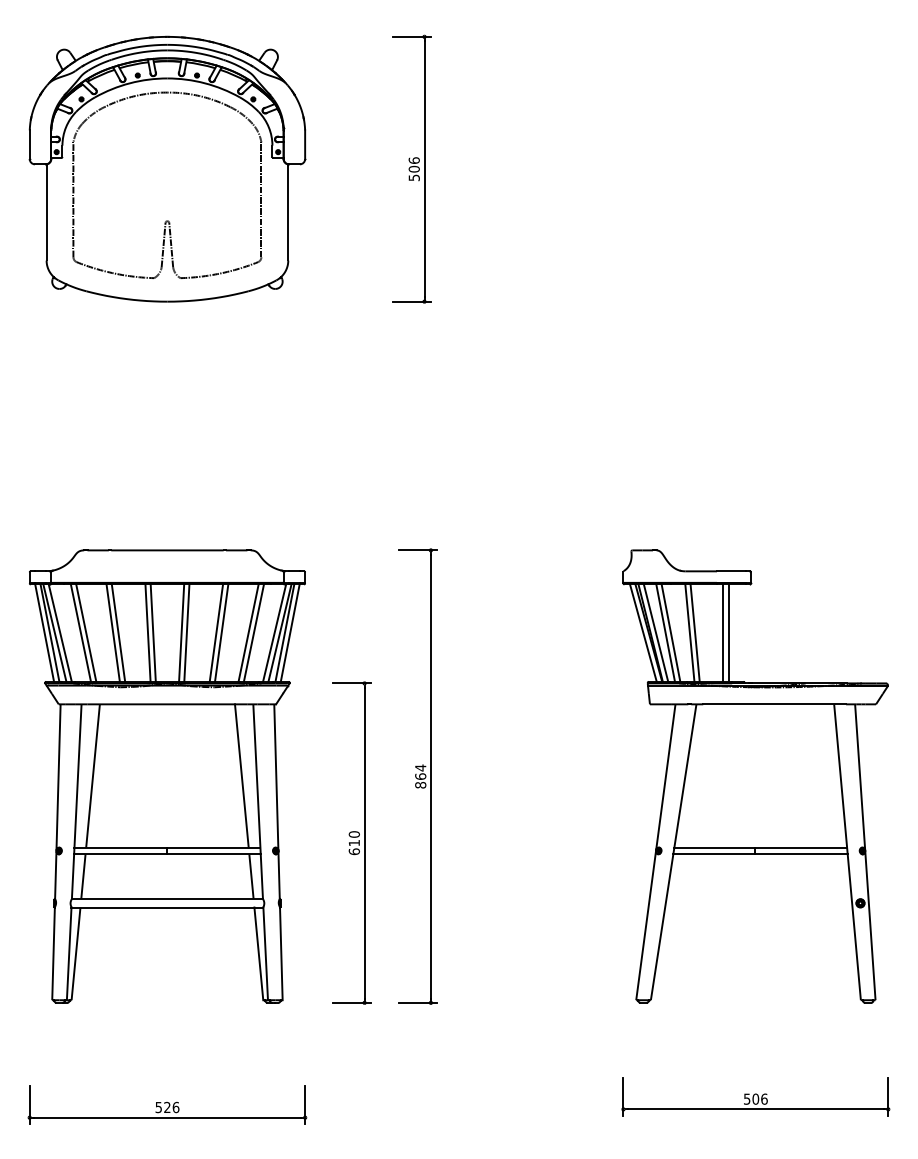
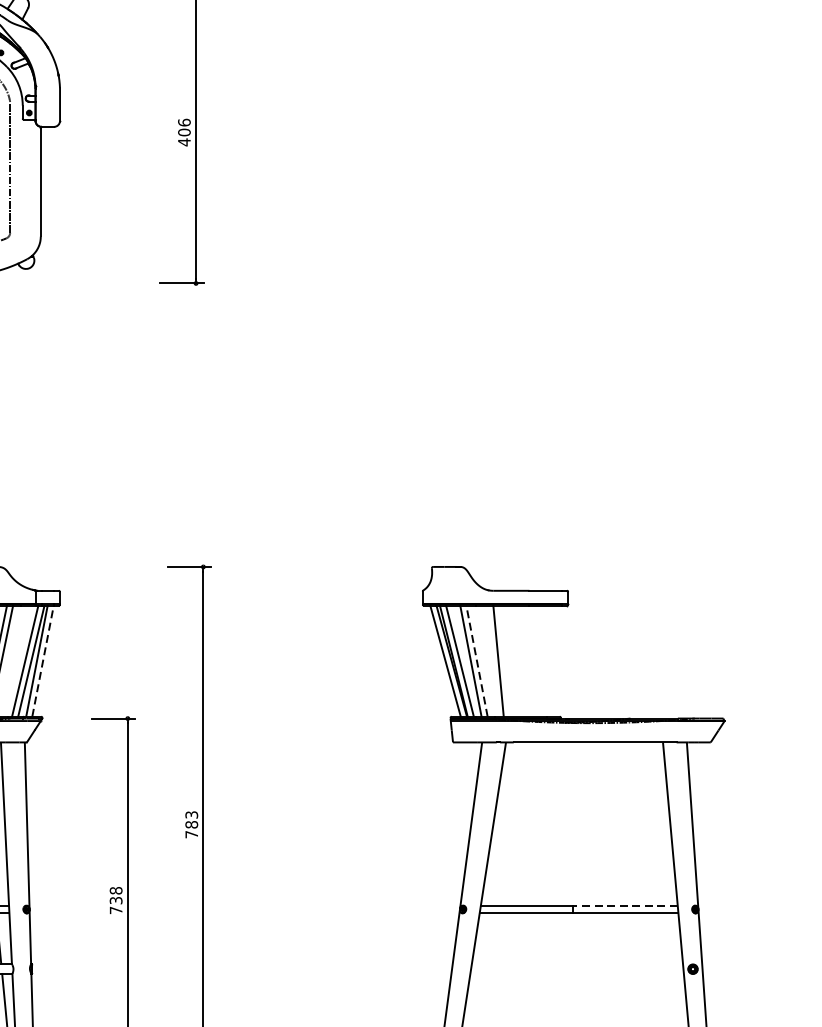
text: (413, 177) -> (183, 141), 506 -> 406
line: (694, 632) -> (503, 660), removed
line: (723, 632) -> (536, 660), removed
line: (728, 632) -> (542, 660), removed
line: (290, 633) -> (43, 661), solid -> dashed
line: (670, 633) -> (476, 661), solid -> dashed
text: (420, 776) -> (191, 824), 864 -> 783
text: (353, 843) -> (115, 901), 610 -> 738
line: (800, 847) -> (624, 905), solid -> dashed

